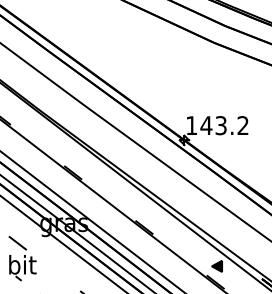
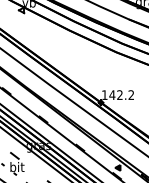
text: (220, 126) -> (119, 95), 143.2 -> 142.2

